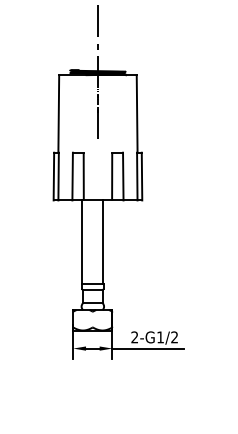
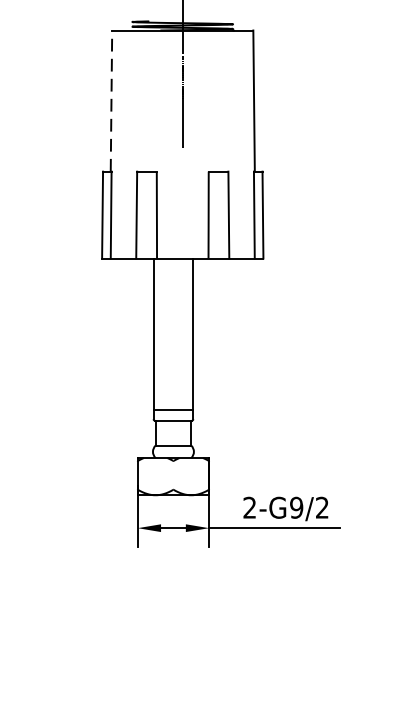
line: (58, 113) -> (110, 100), solid -> dashed
text: (160, 337) -> (296, 507), 2-G1/2 -> 2-G9/2

